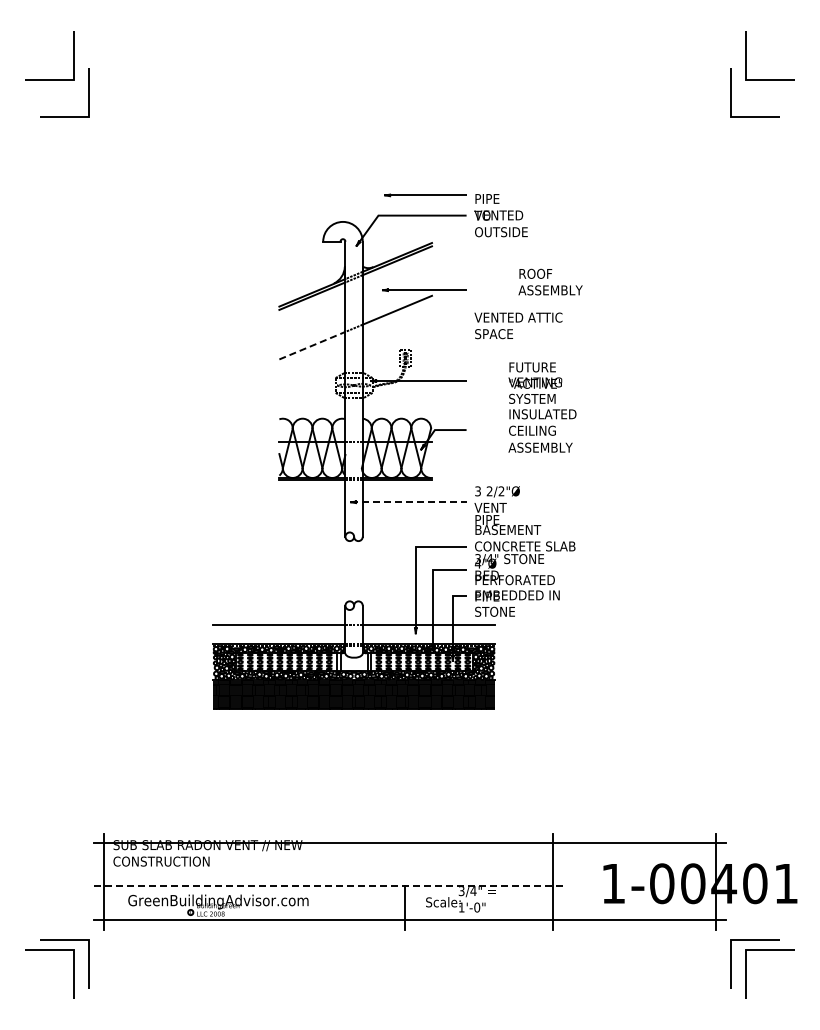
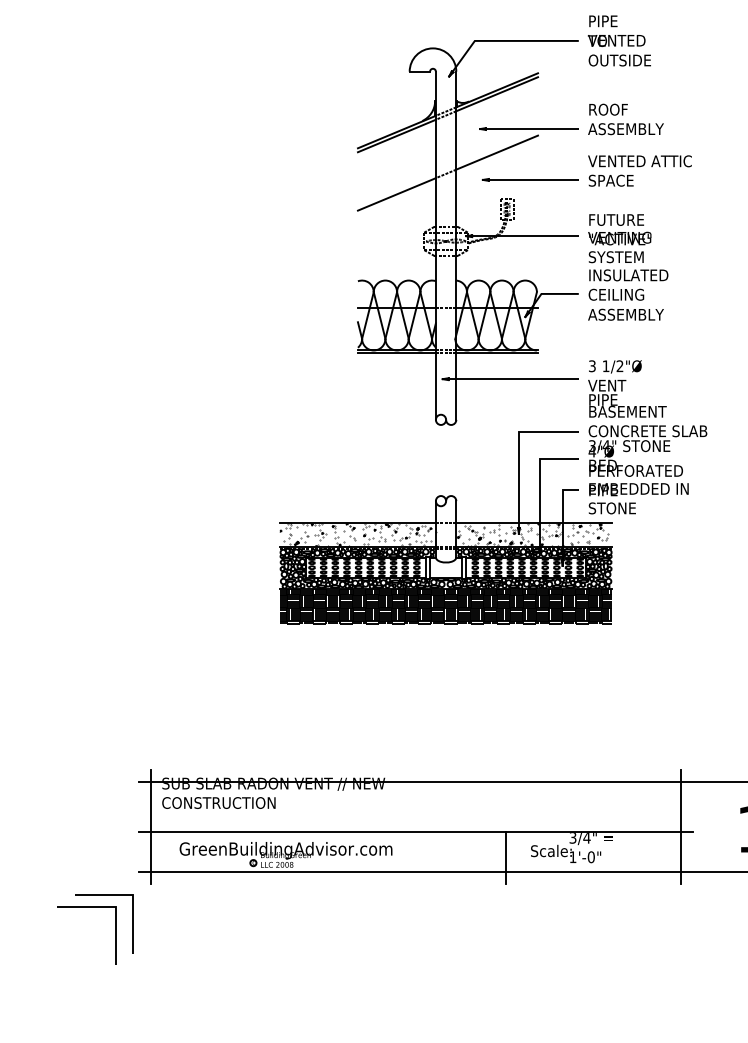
part: (425, 195) -> (530, 180), moved
text: (550, 281) -> (625, 118), moved
line: (312, 345) -> (397, 194), dashed -> solid
text: (542, 407) -> (628, 267), moved
text: (489, 491) -> (605, 366), 2/2"Ø -> 1/2"Ø
line: (408, 502) -> (510, 379), dashed -> solid
hatch: (279, 634) -> (358, 535), added
hatch: (427, 634) -> (532, 535), added
line: (328, 886) -> (415, 832), dashed -> solid

